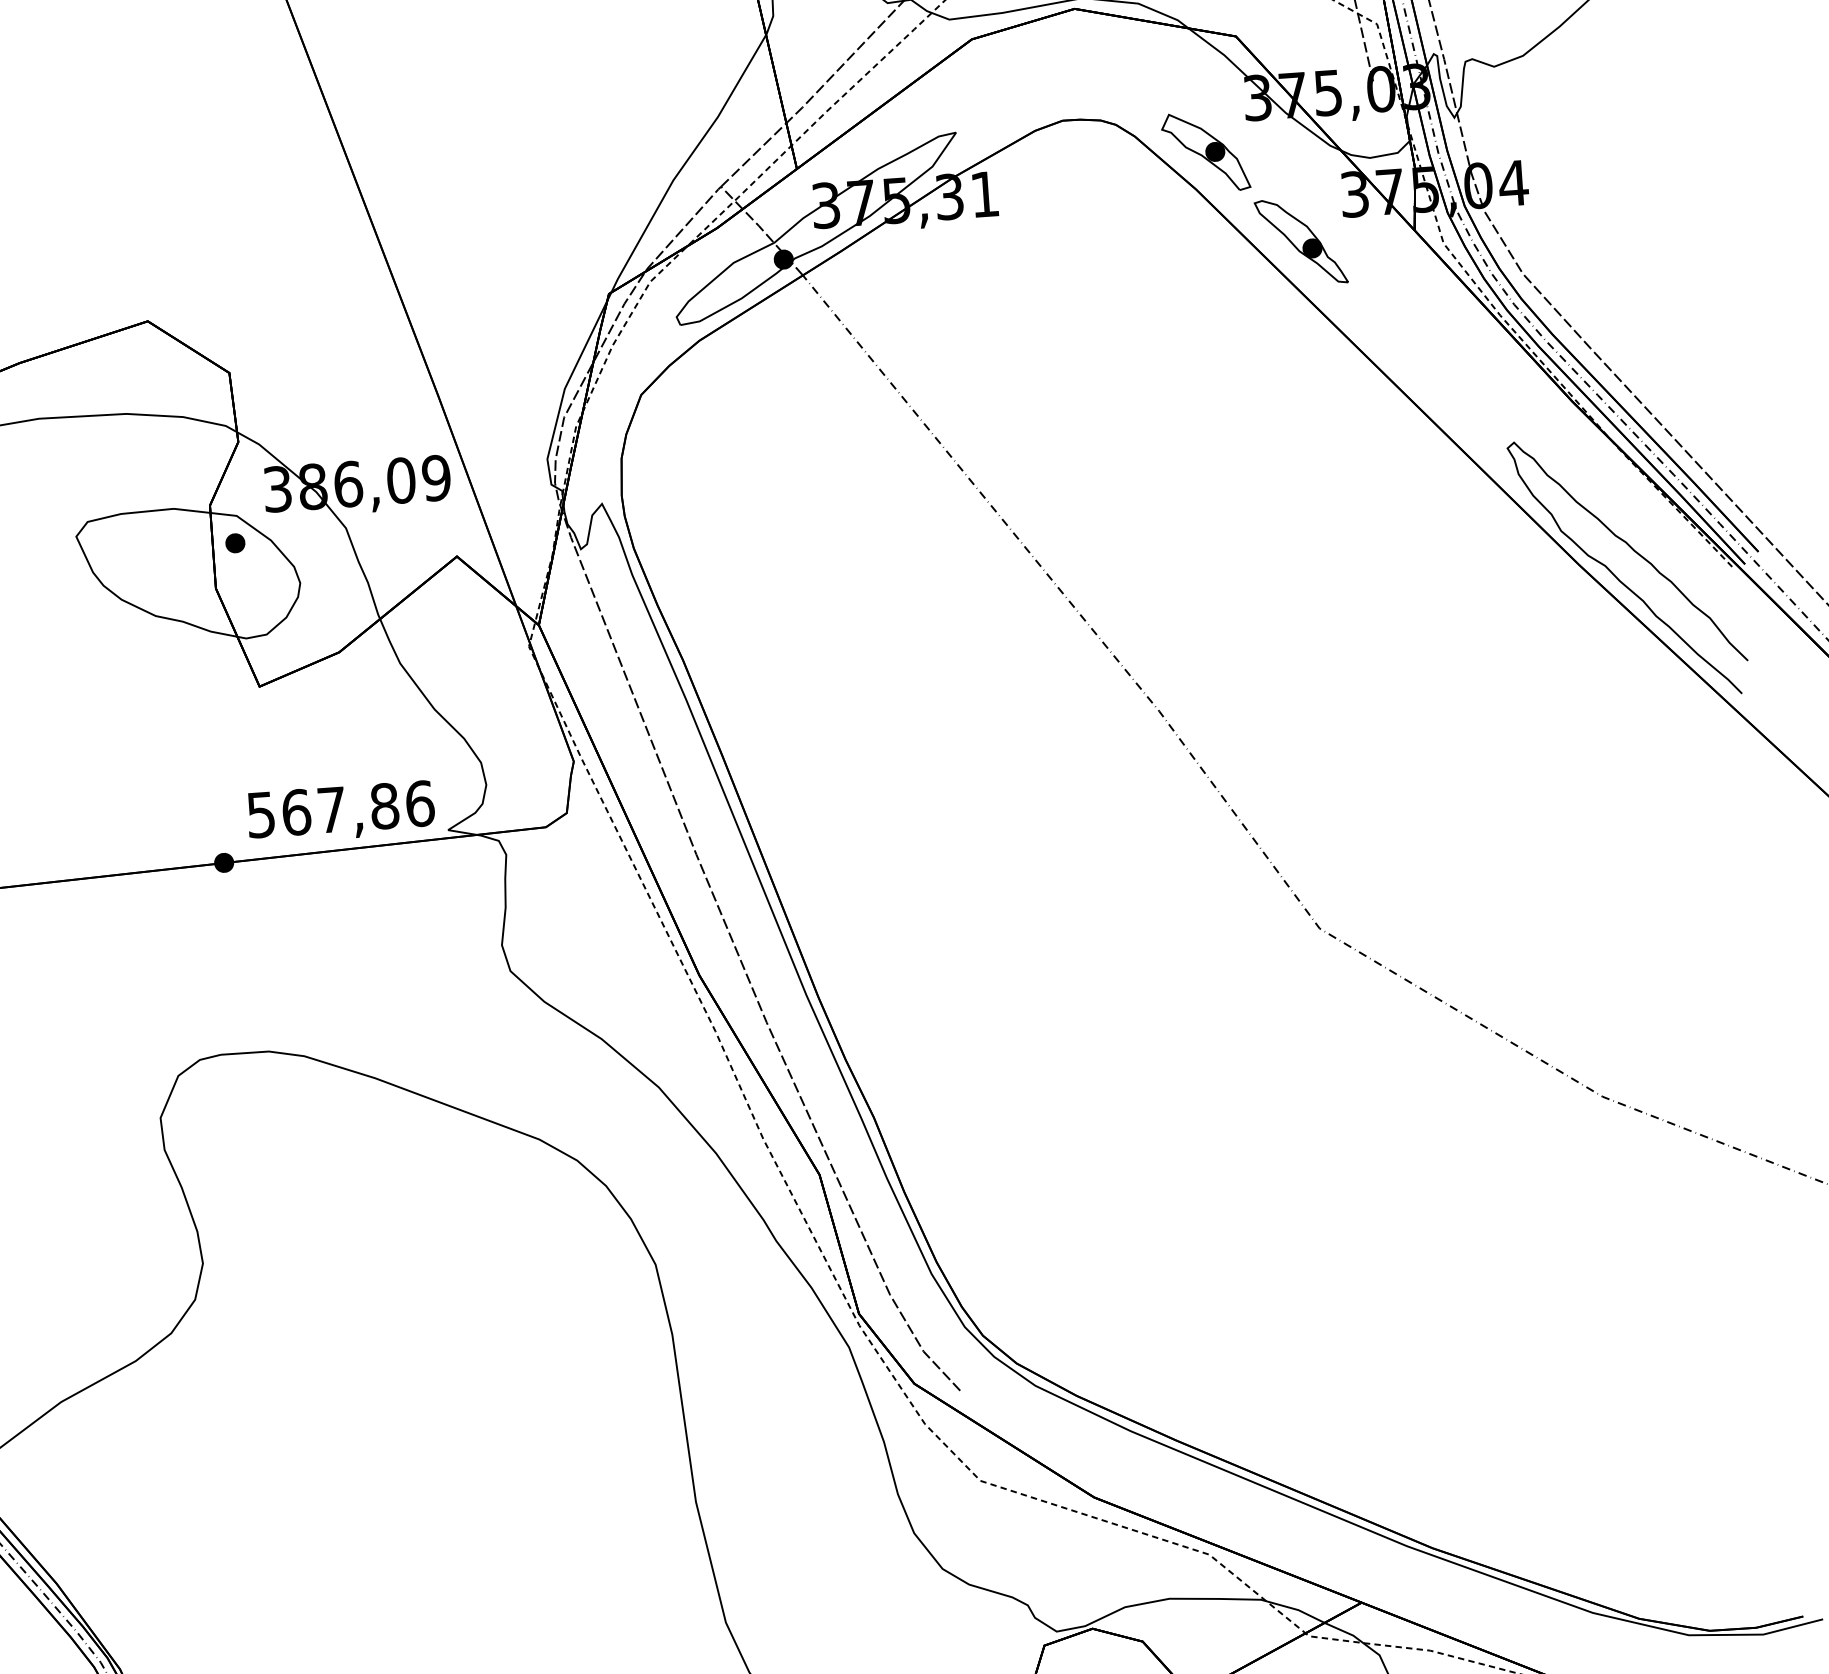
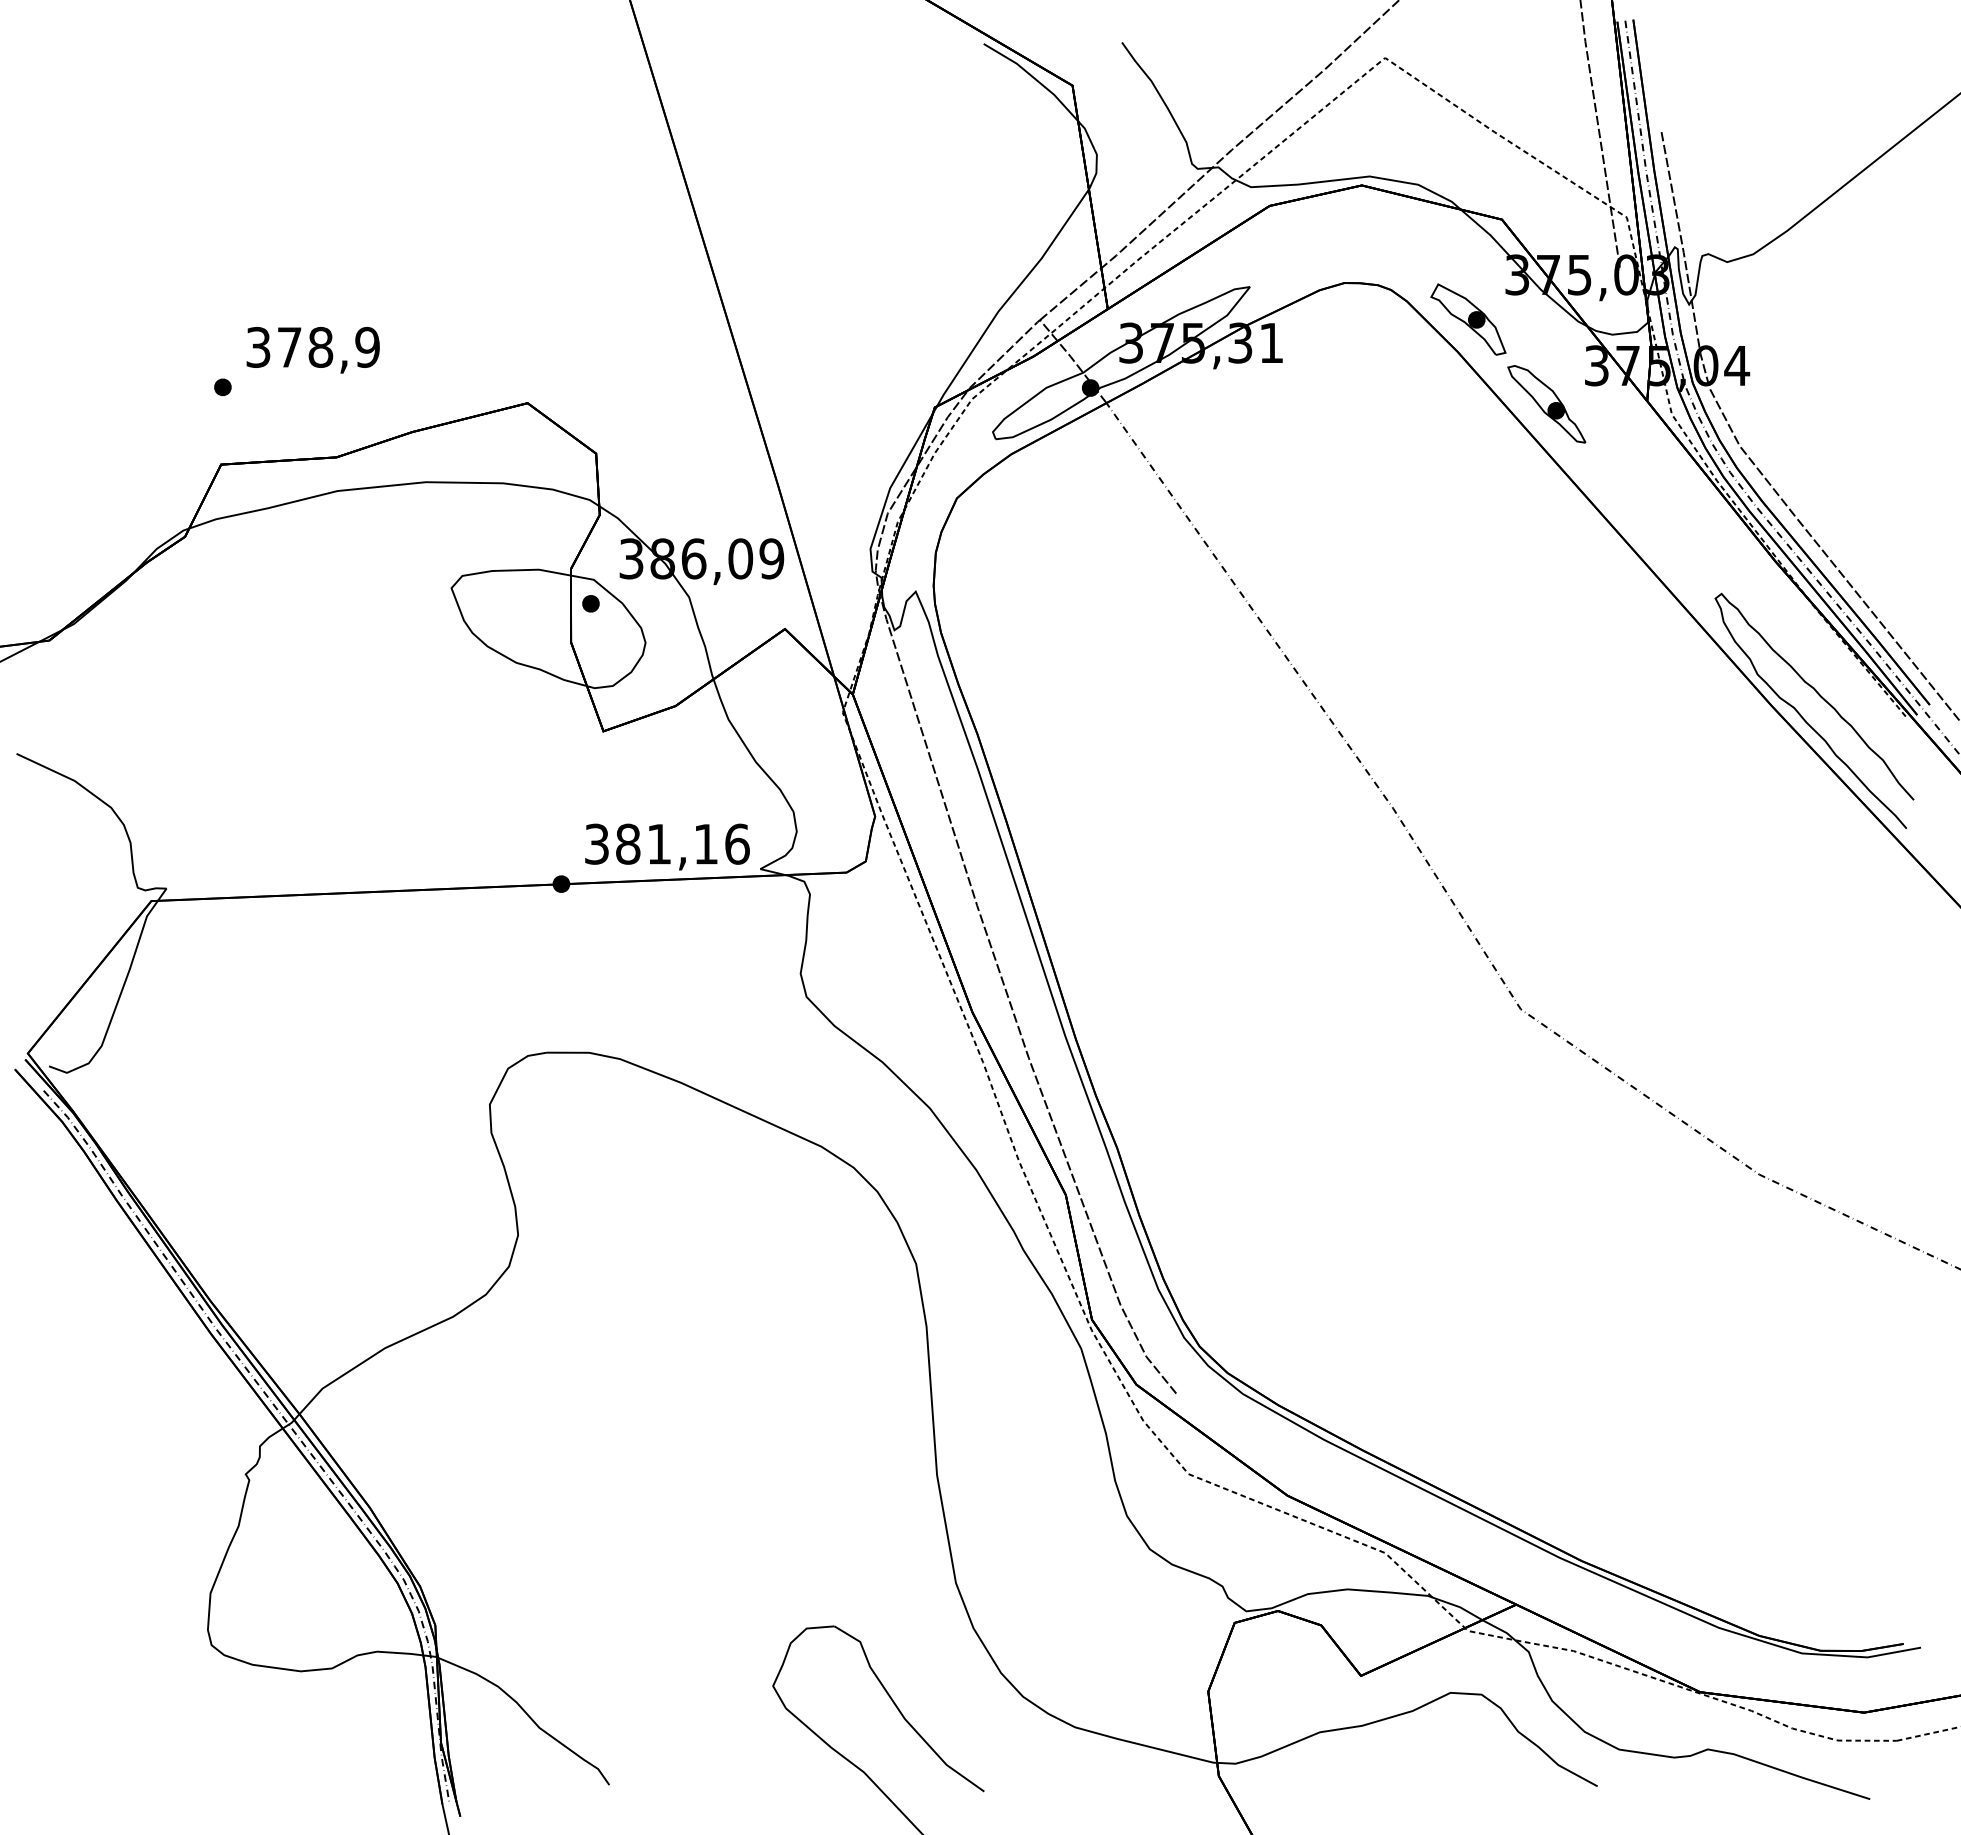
text: (322, 809) -> (651, 843), 567,86 -> 381,16

